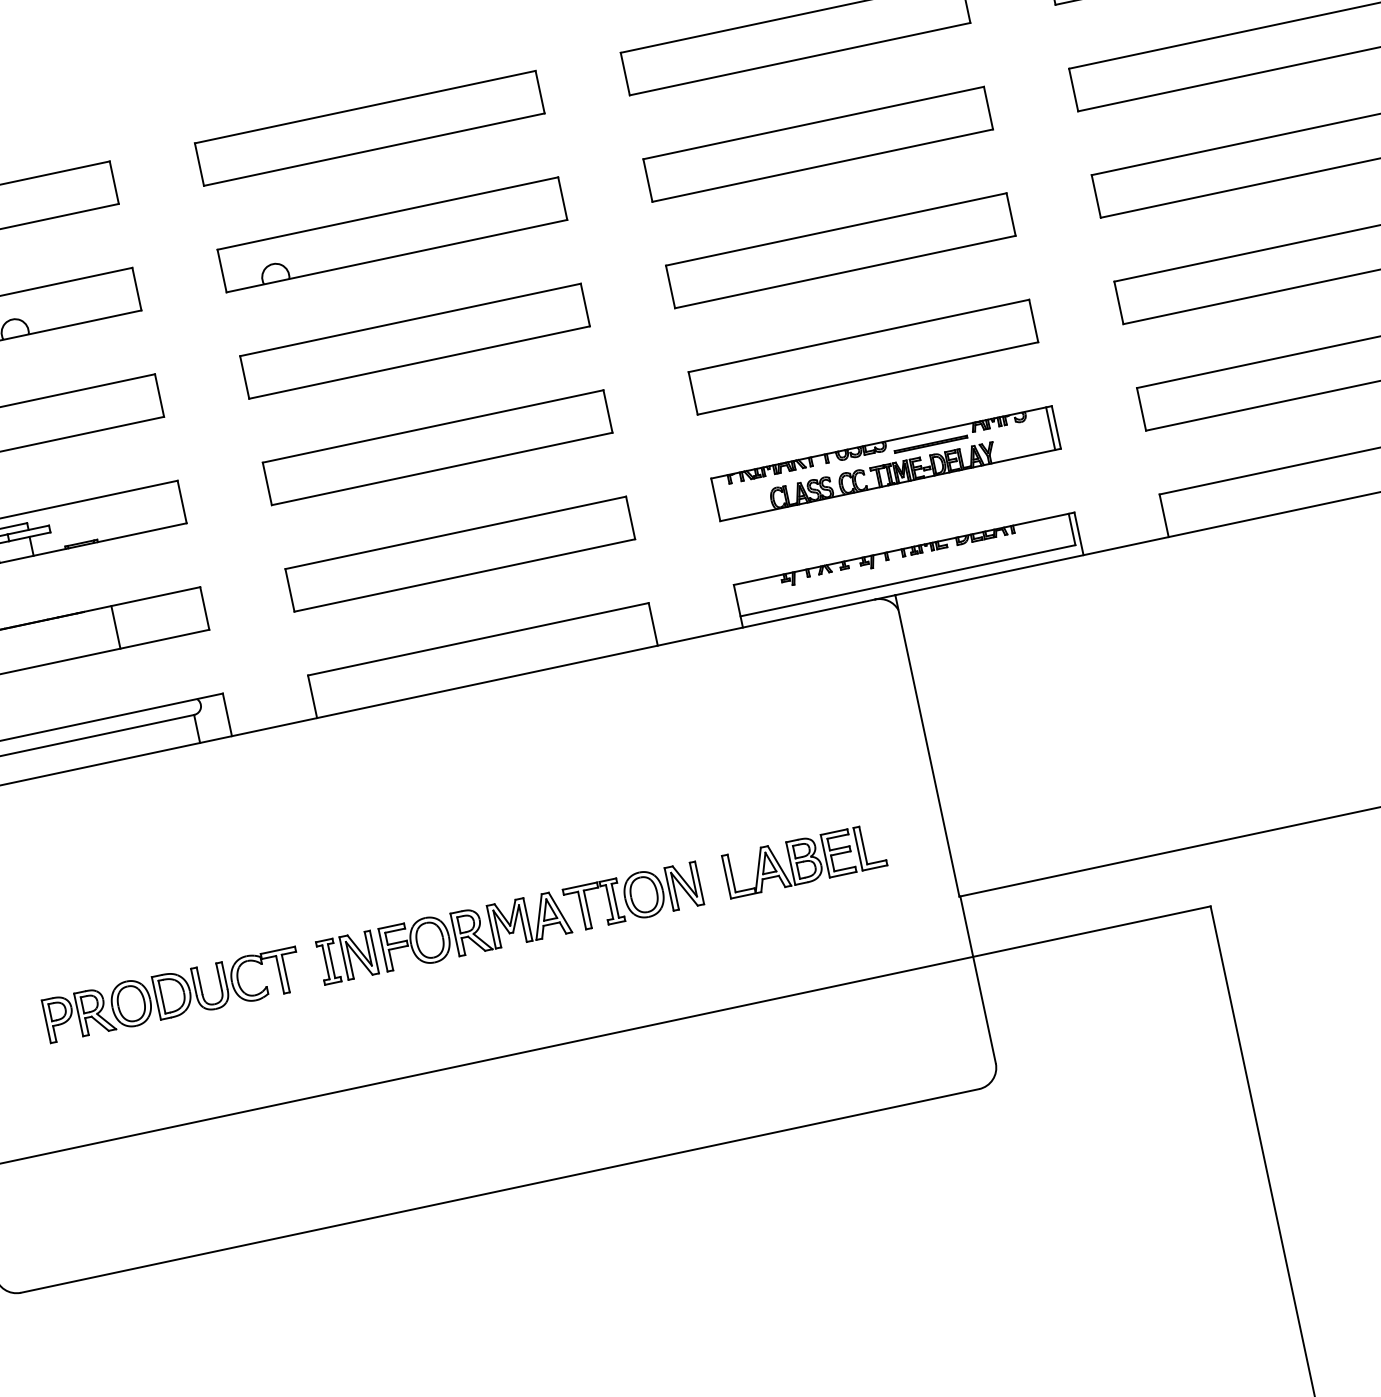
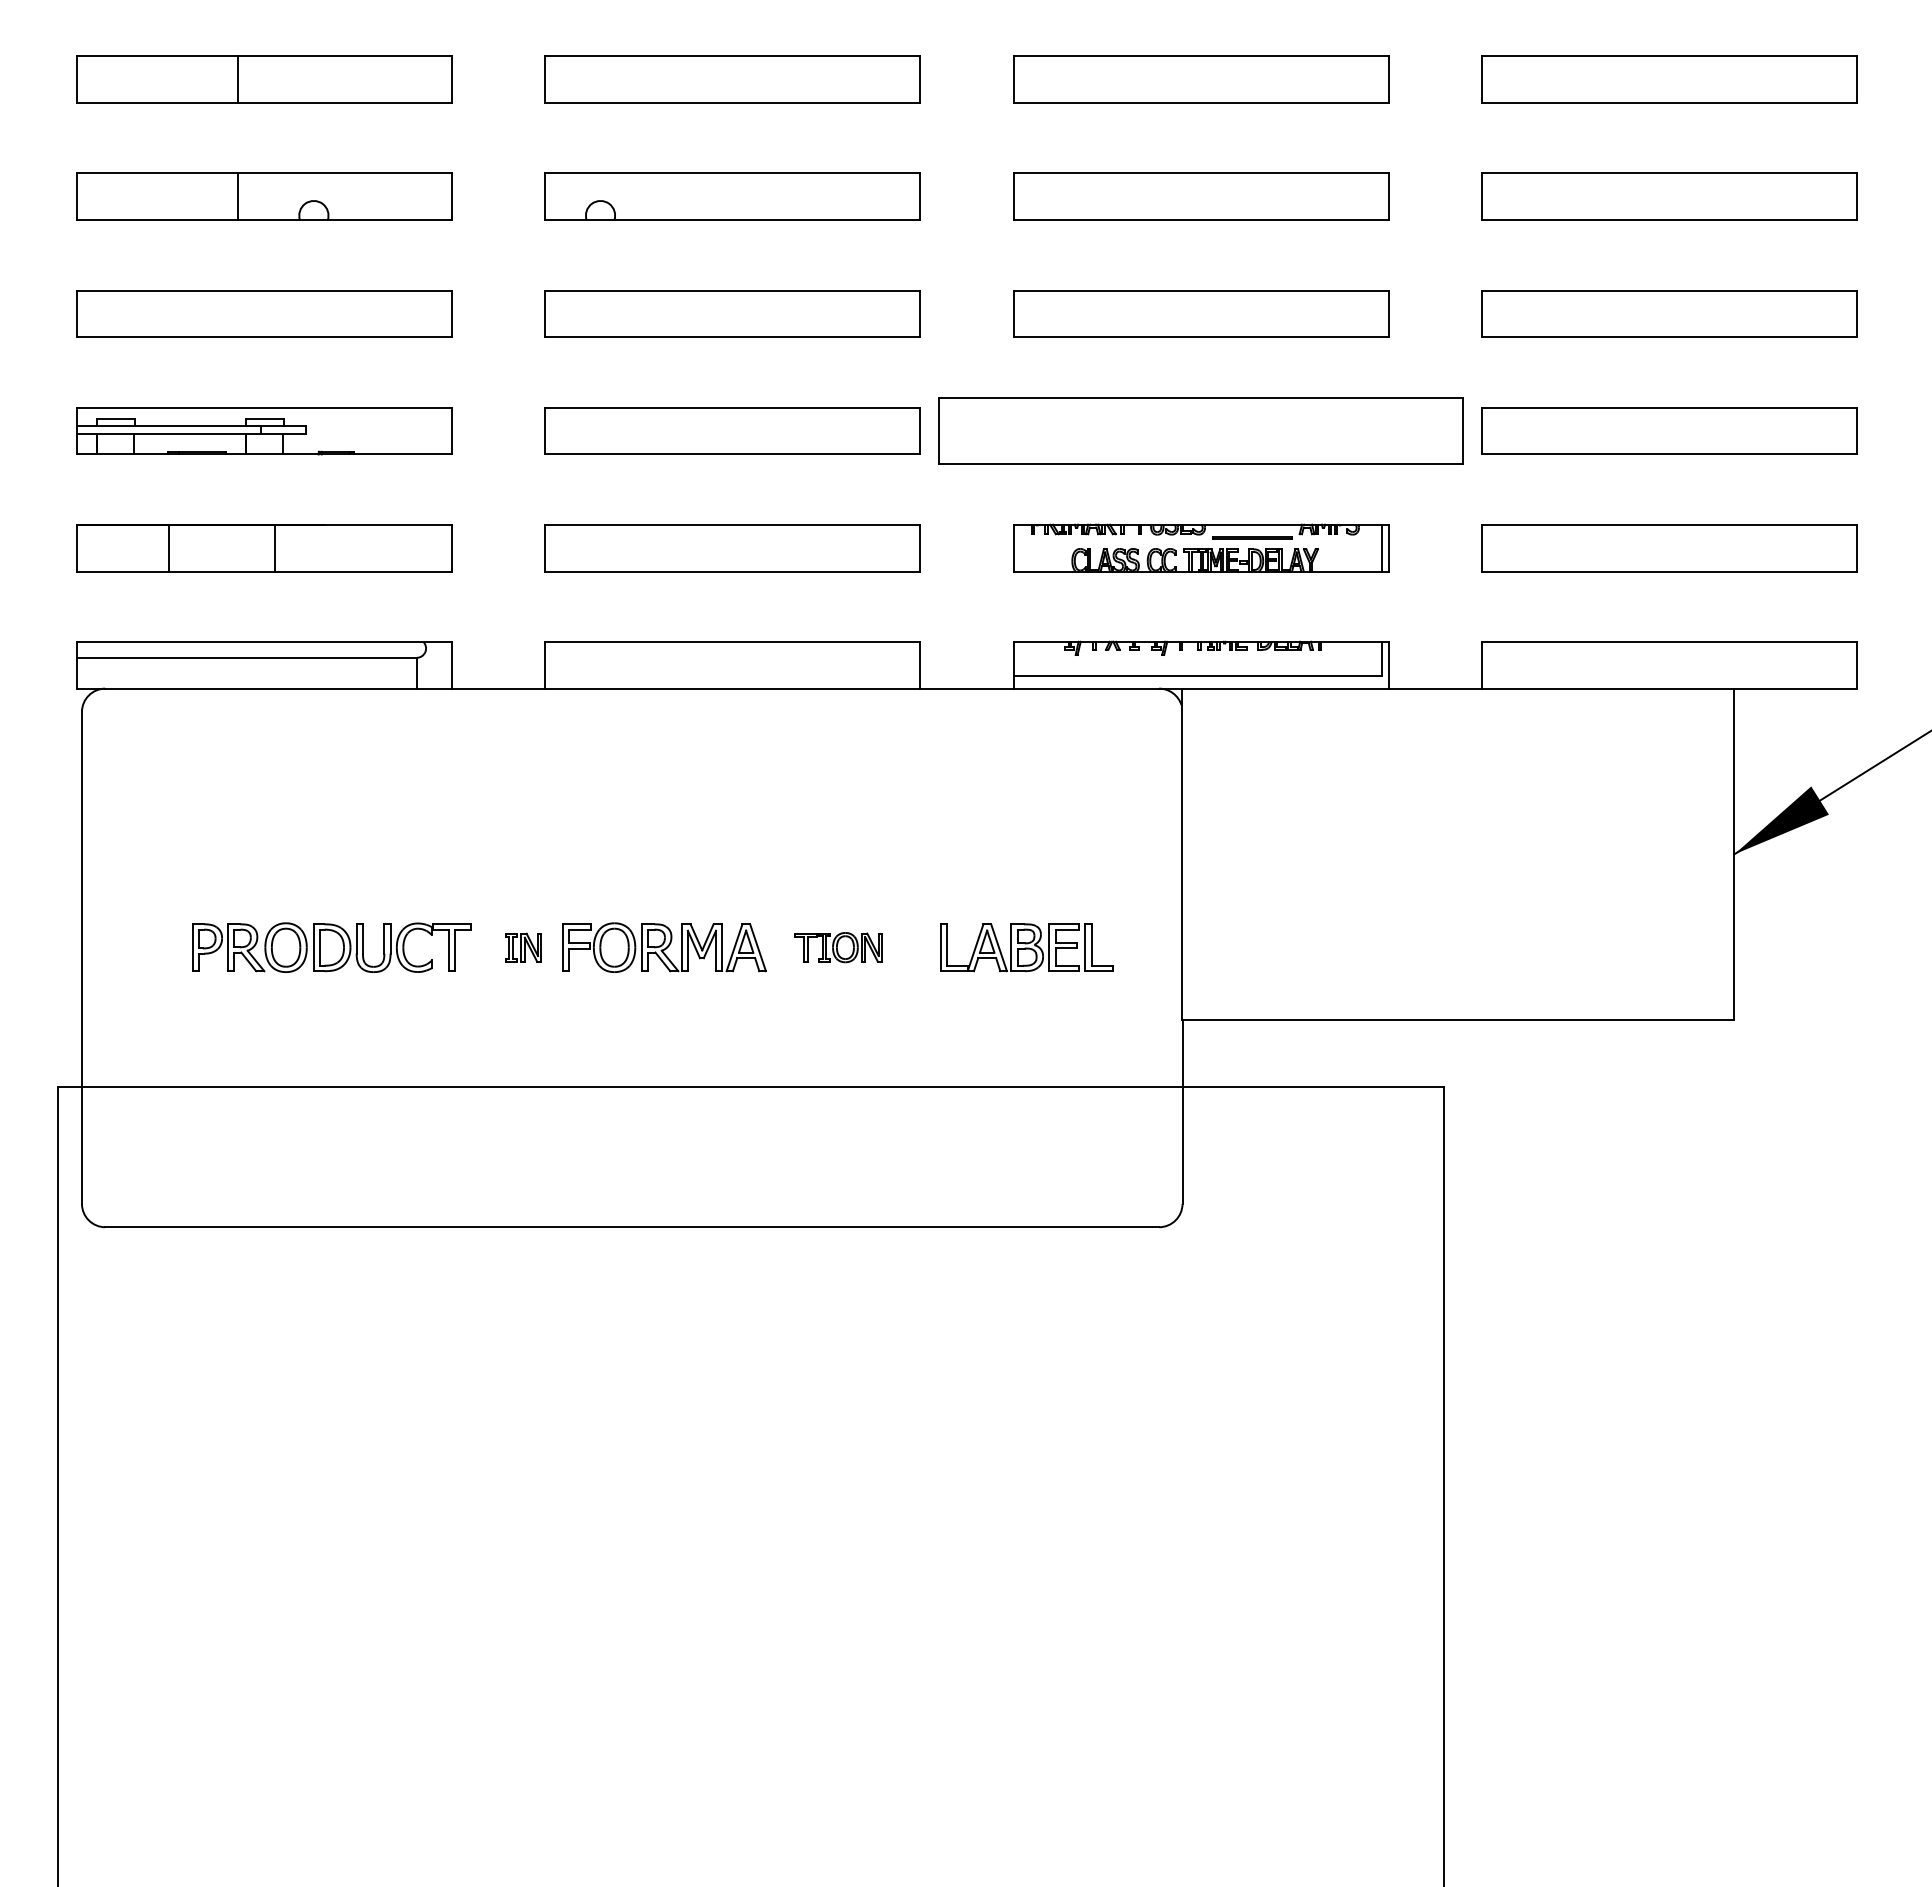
part: (863, 356) -> (1201, 430), size x1.4
line: (115, 626) -> (274, 547), moved
part: (633, 896) -> (838, 947), size x0.6
part: (347, 957) -> (523, 947), size x0.6

